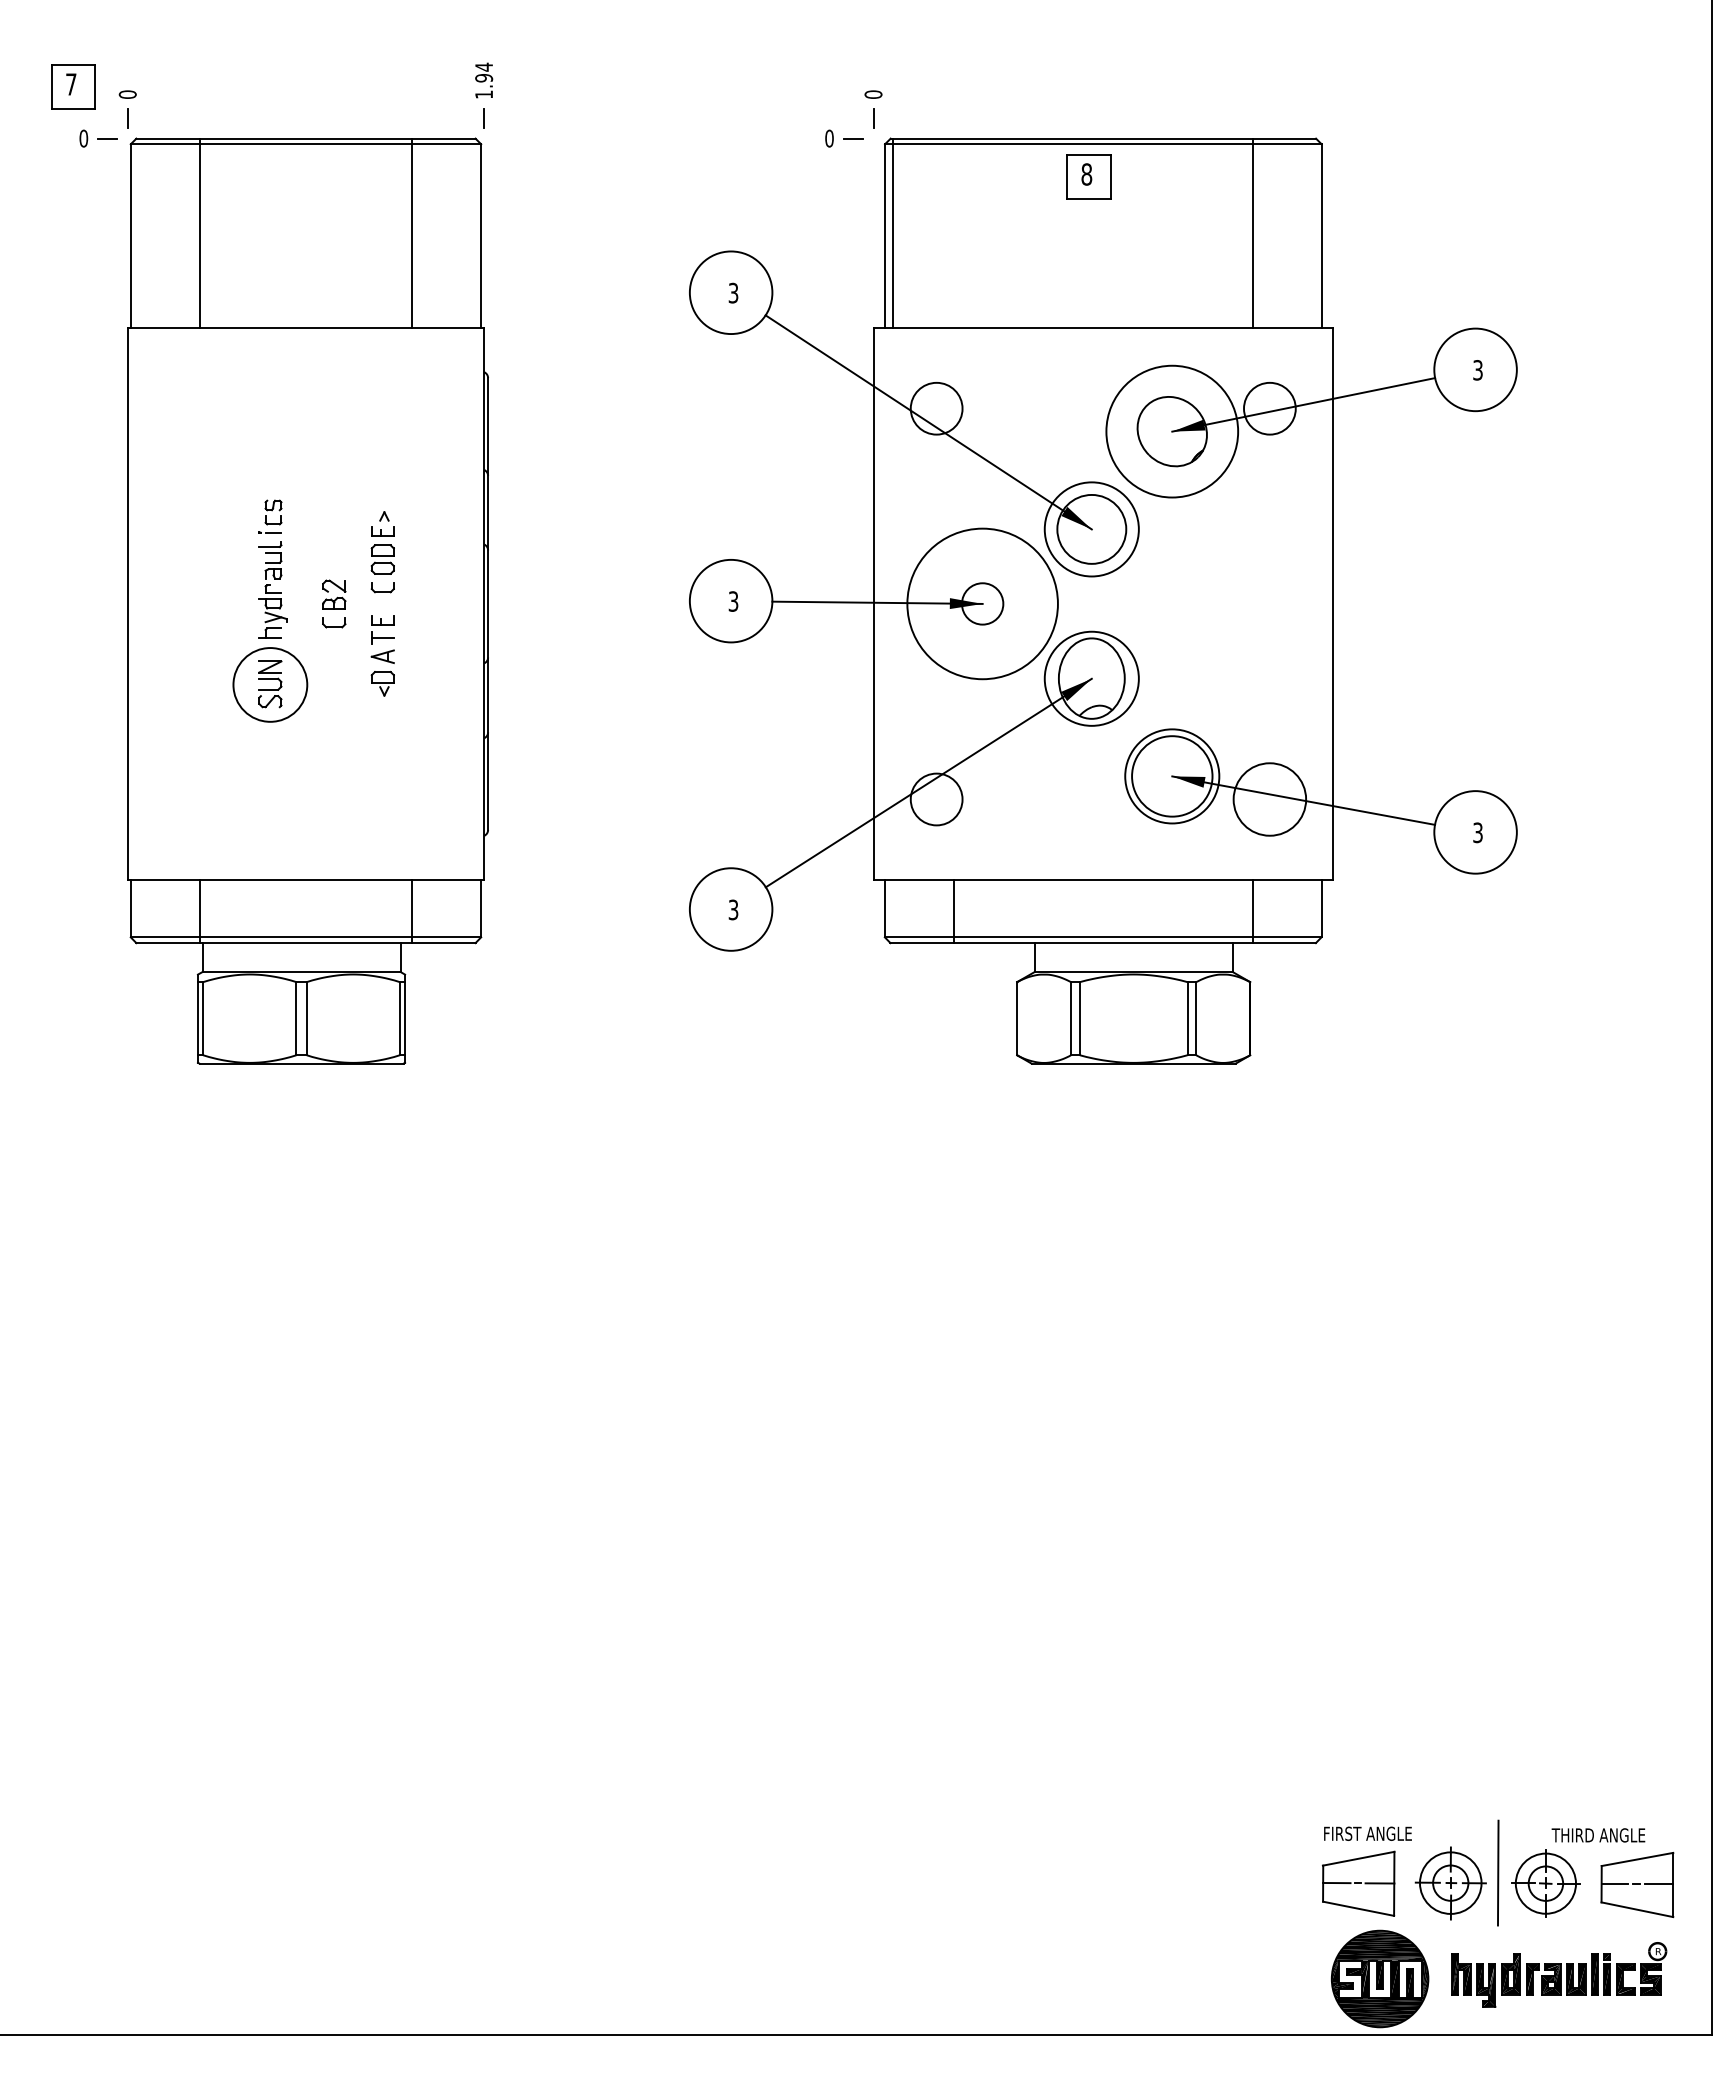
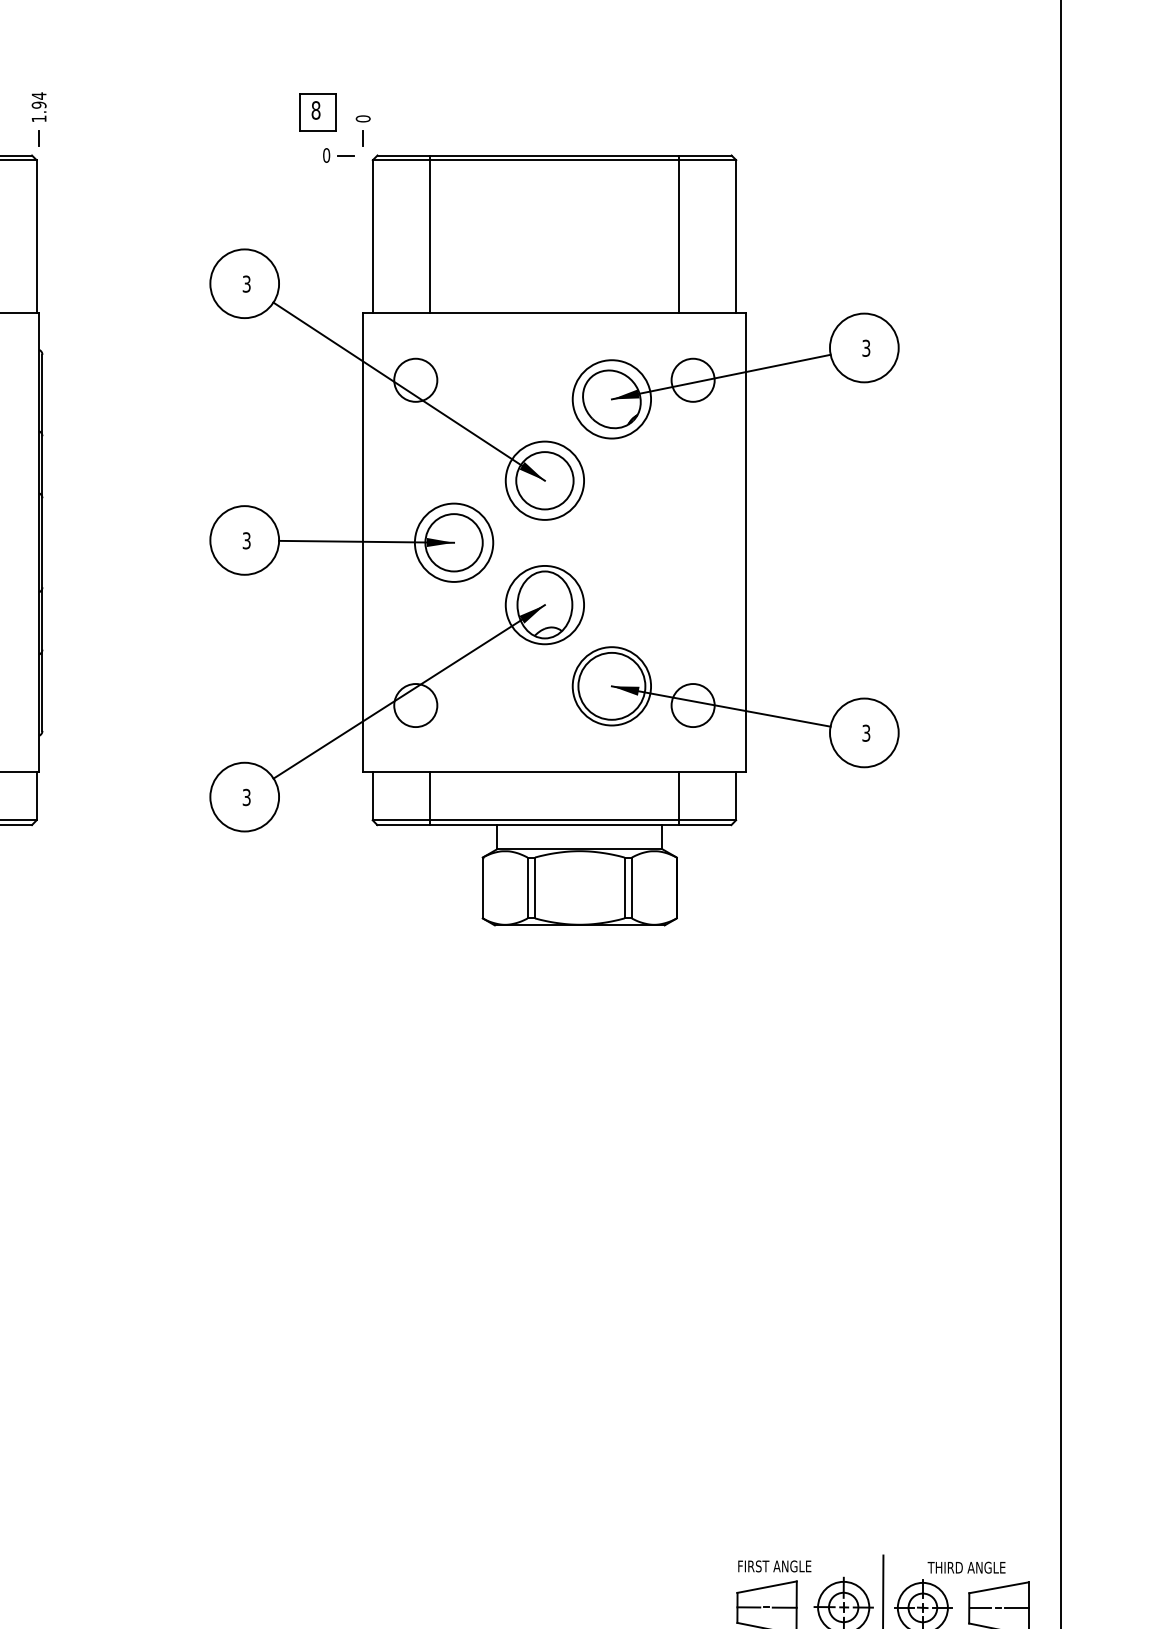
part: (1088, 176) -> (317, 112), moved
line: (892, 233) -> (429, 234), moved
circle: (1172, 431) -> (612, 399), size x0.71
circle: (982, 603) -> (453, 542), size x0.62
circle: (982, 603) -> (453, 542), size x1.67
circle: (1269, 799) -> (692, 705), size x0.71

